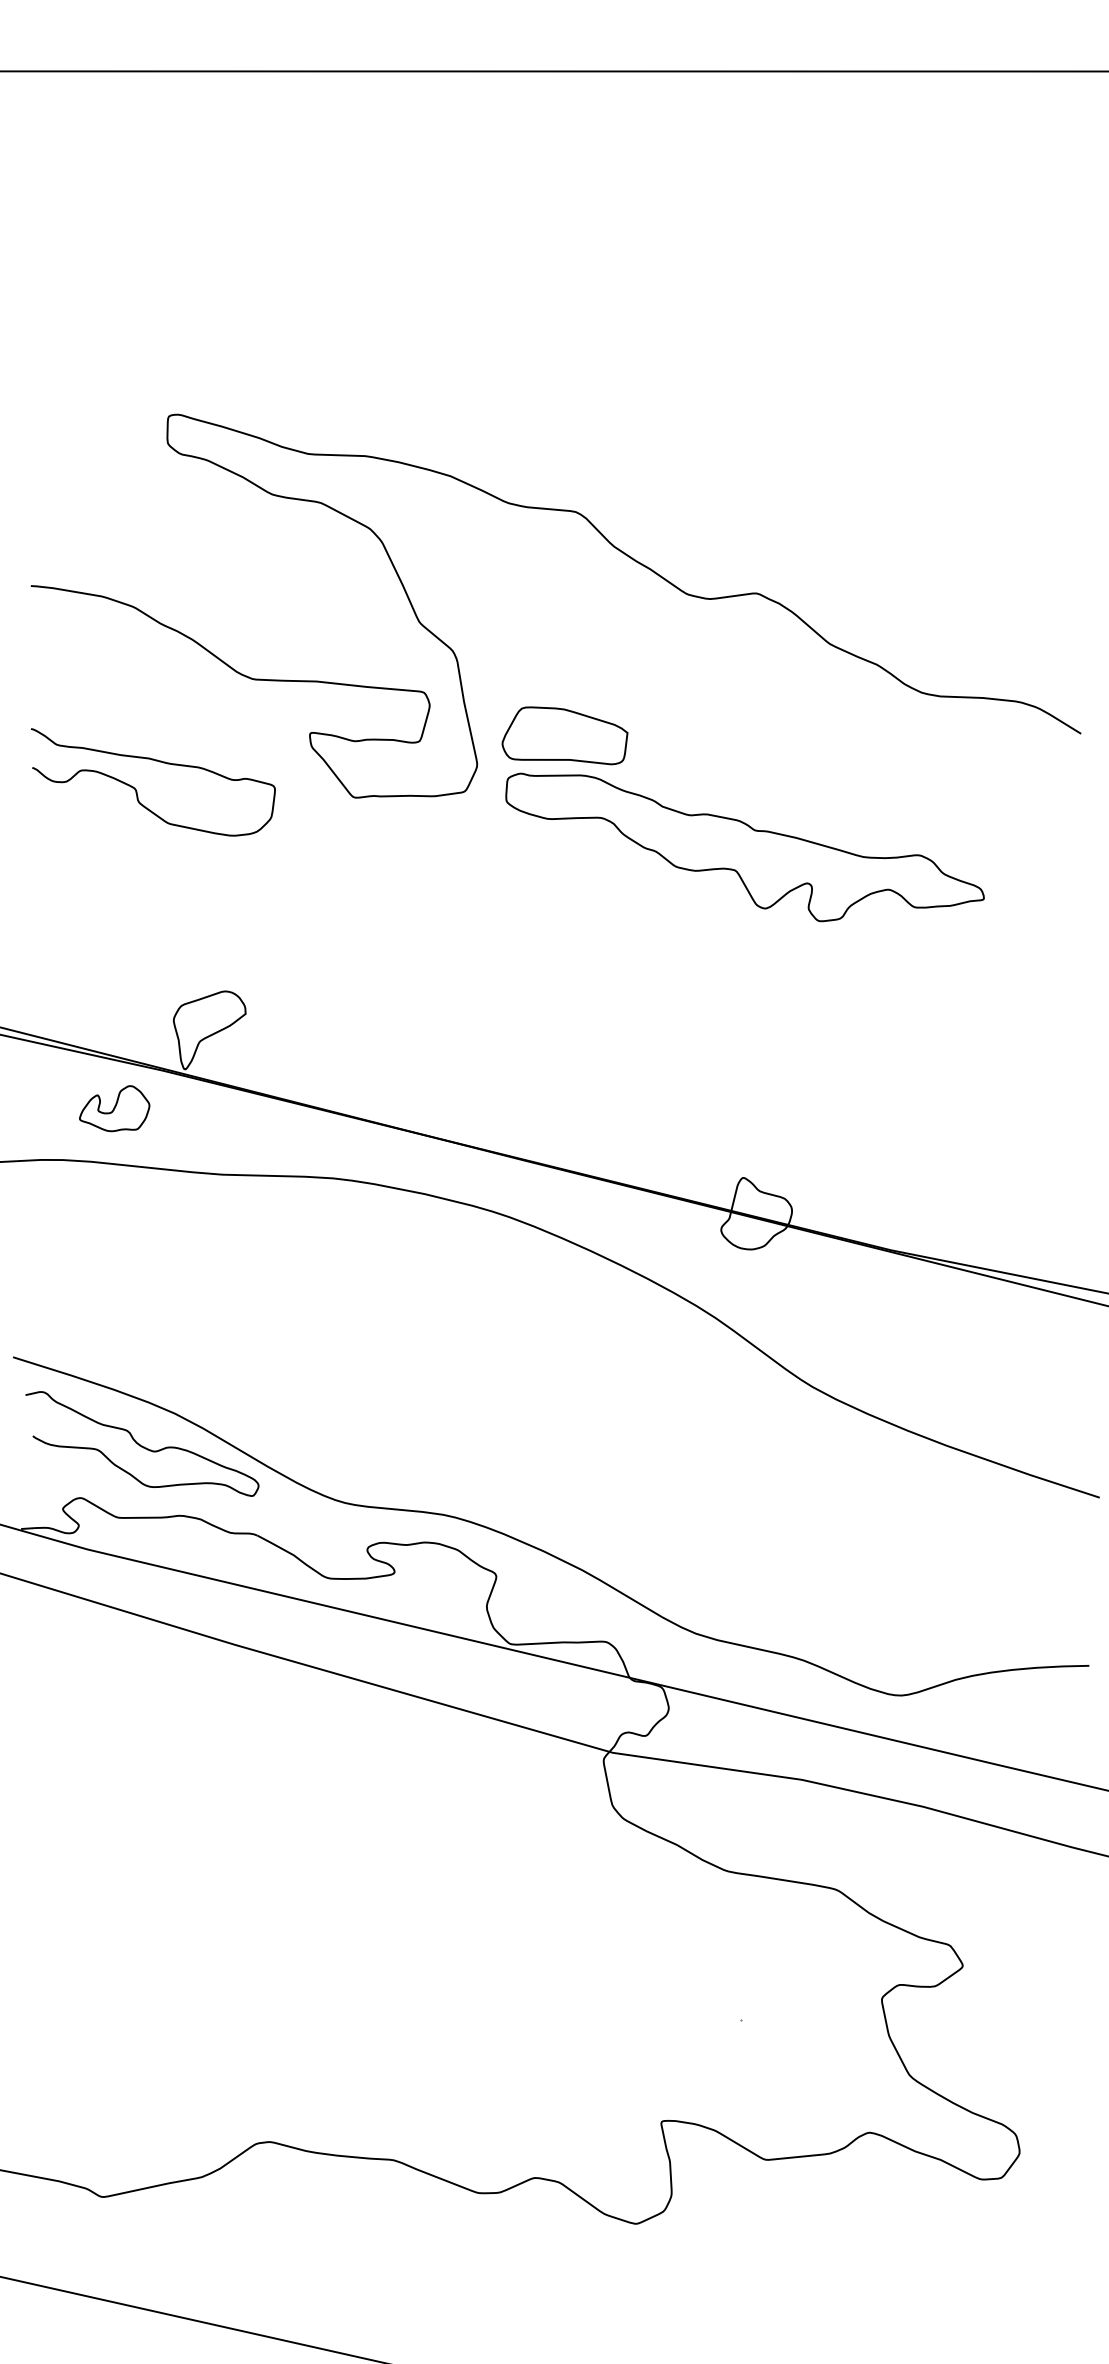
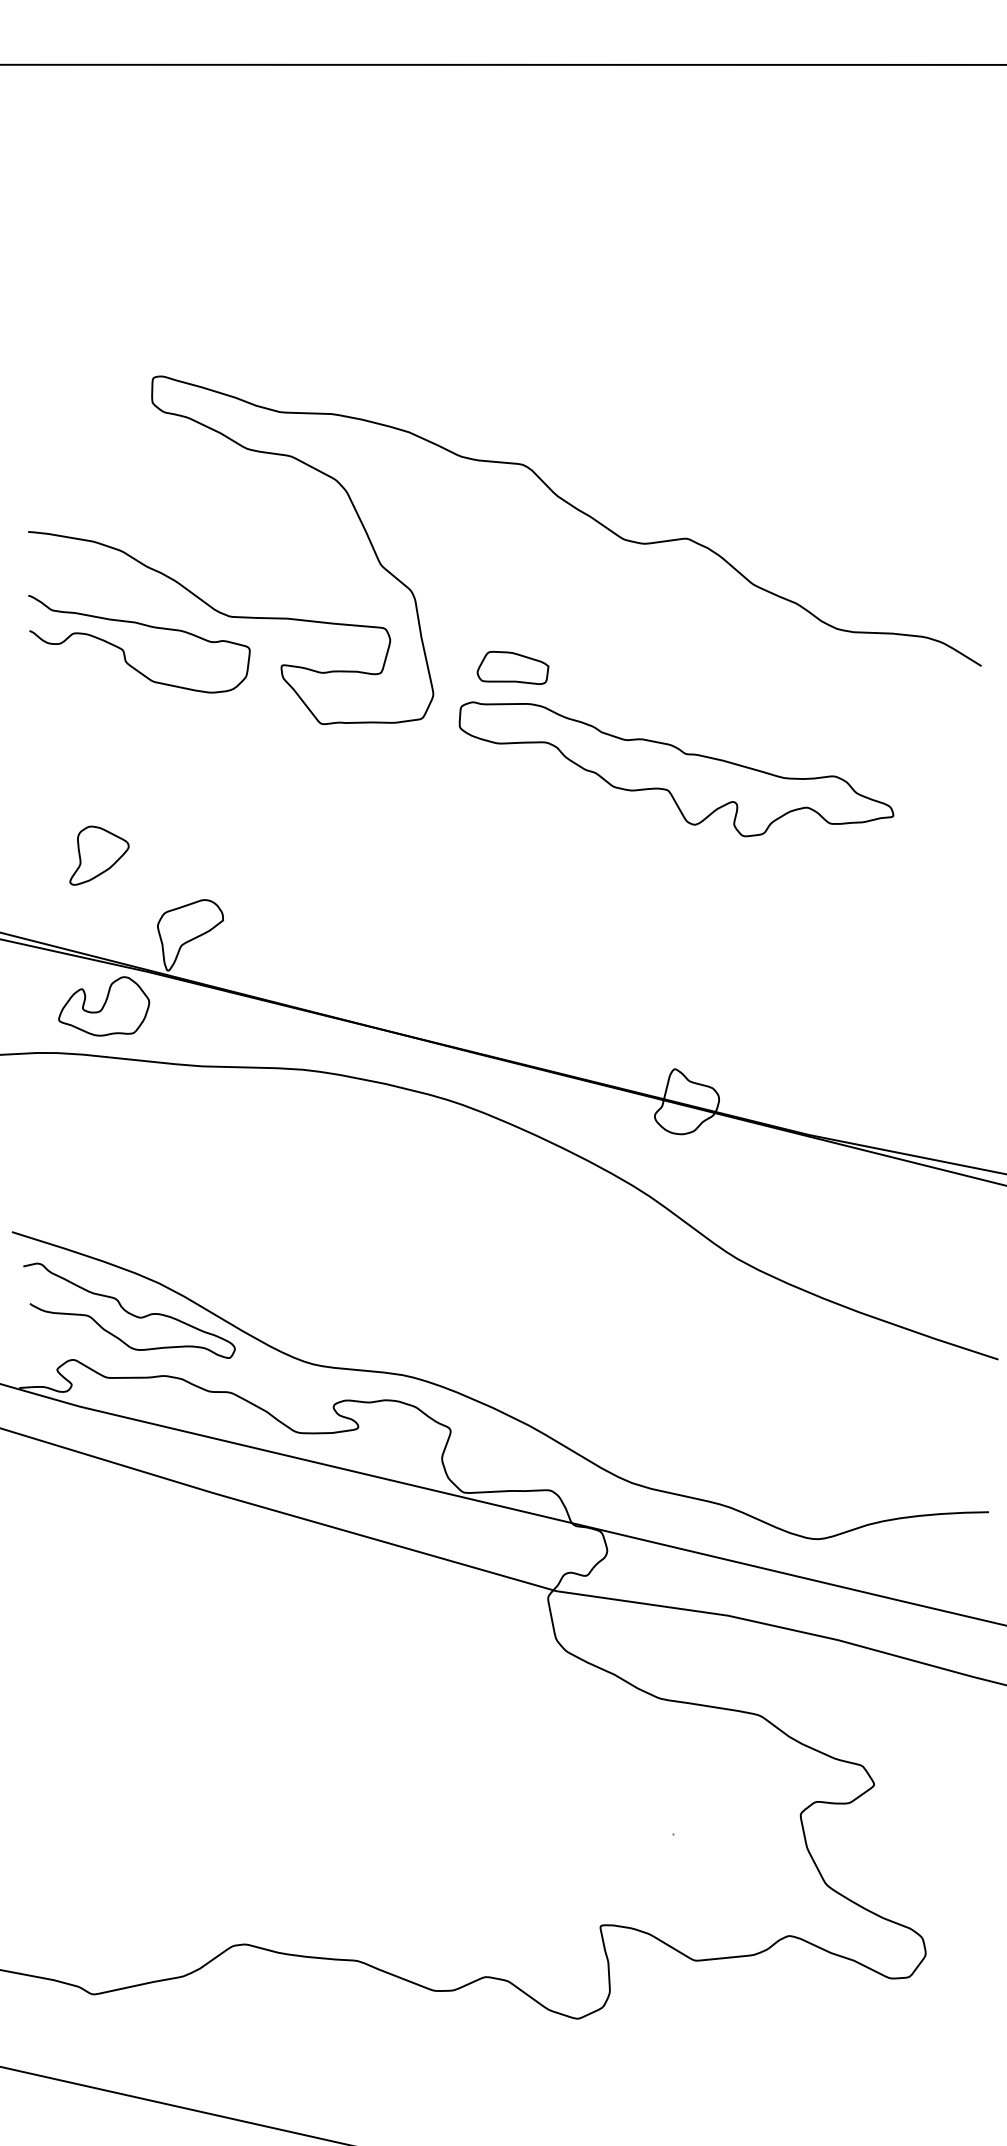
part: (564, 735) -> (512, 667), size x0.62
curve: (136, 789) -> (124, 650), moved
part: (109, 942) -> (99, 855), added
part: (114, 1108) -> (104, 1006), size x1.43

